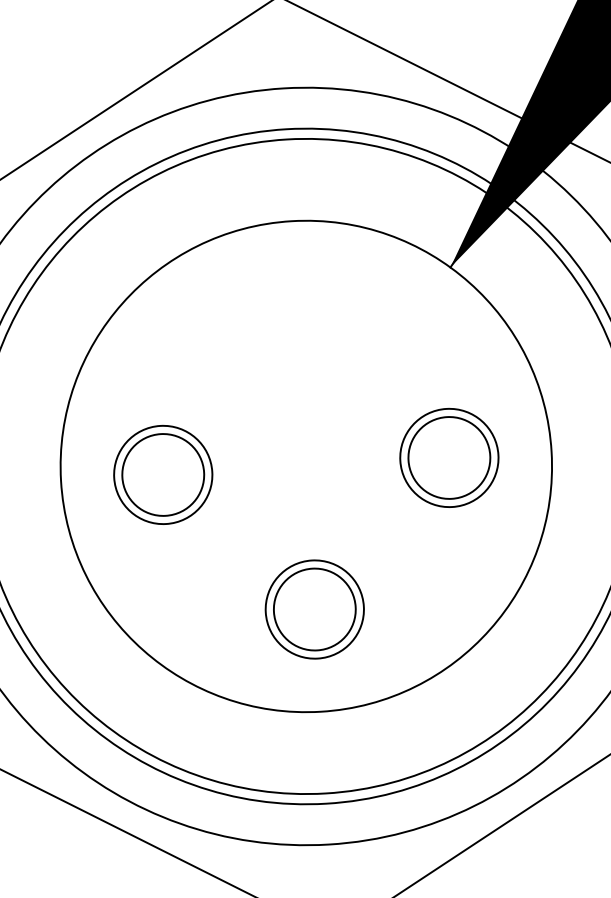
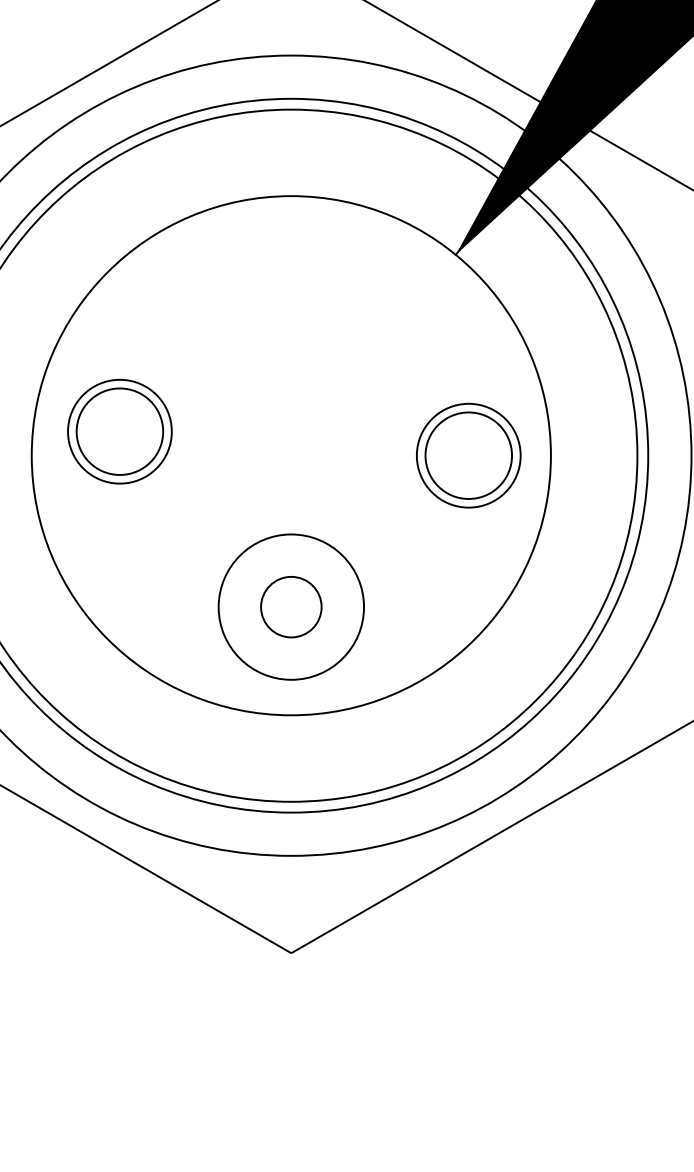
part: (449, 457) -> (468, 455), moved
part: (162, 474) -> (119, 431), moved
circle: (314, 608) -> (291, 606), size x0.7
circle: (314, 609) -> (291, 607), size x1.4

